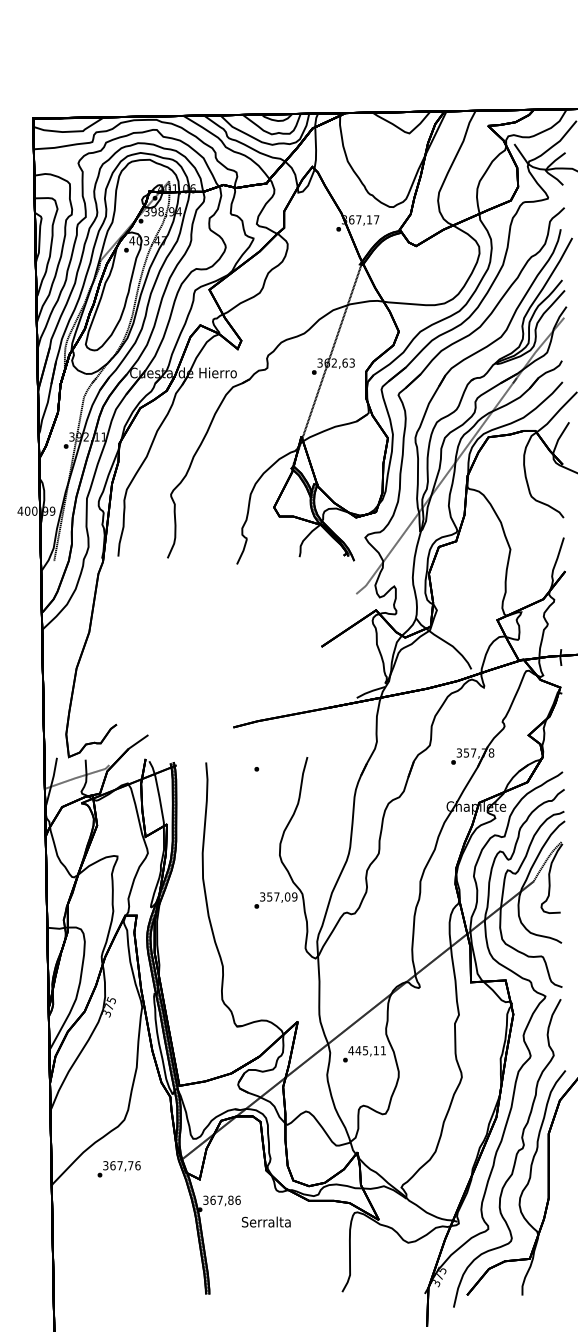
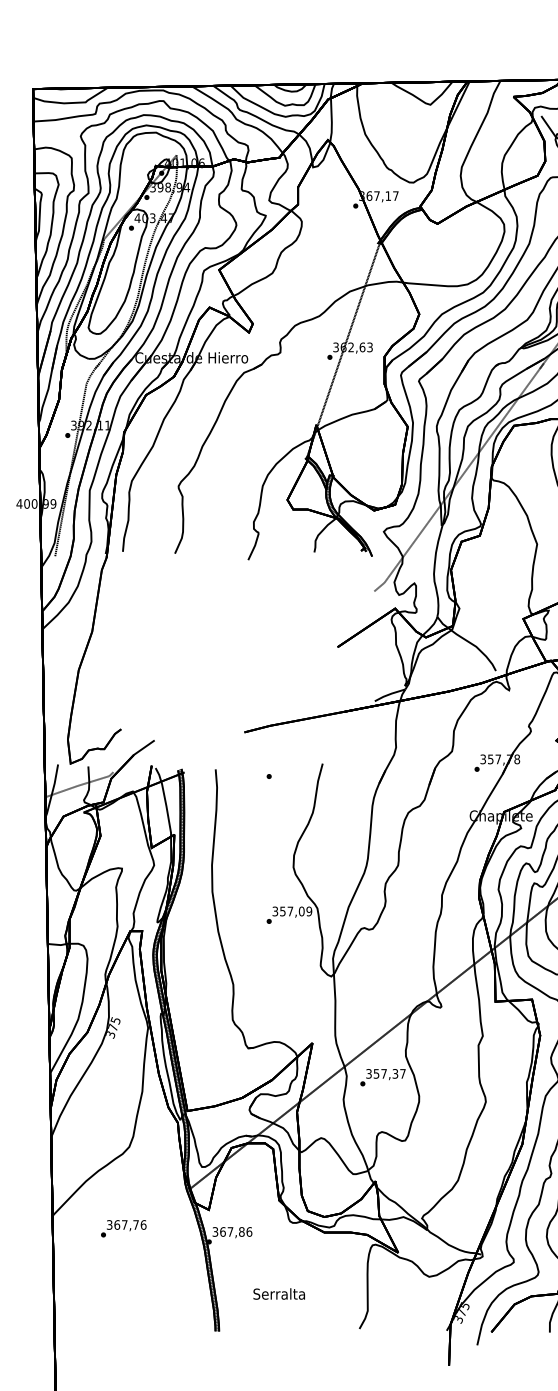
text: (366, 1050) -> (385, 1073), 445,11 -> 357,37
text: (118, 1169) -> (123, 1228), moved
text: (266, 1221) -> (279, 1293), moved

